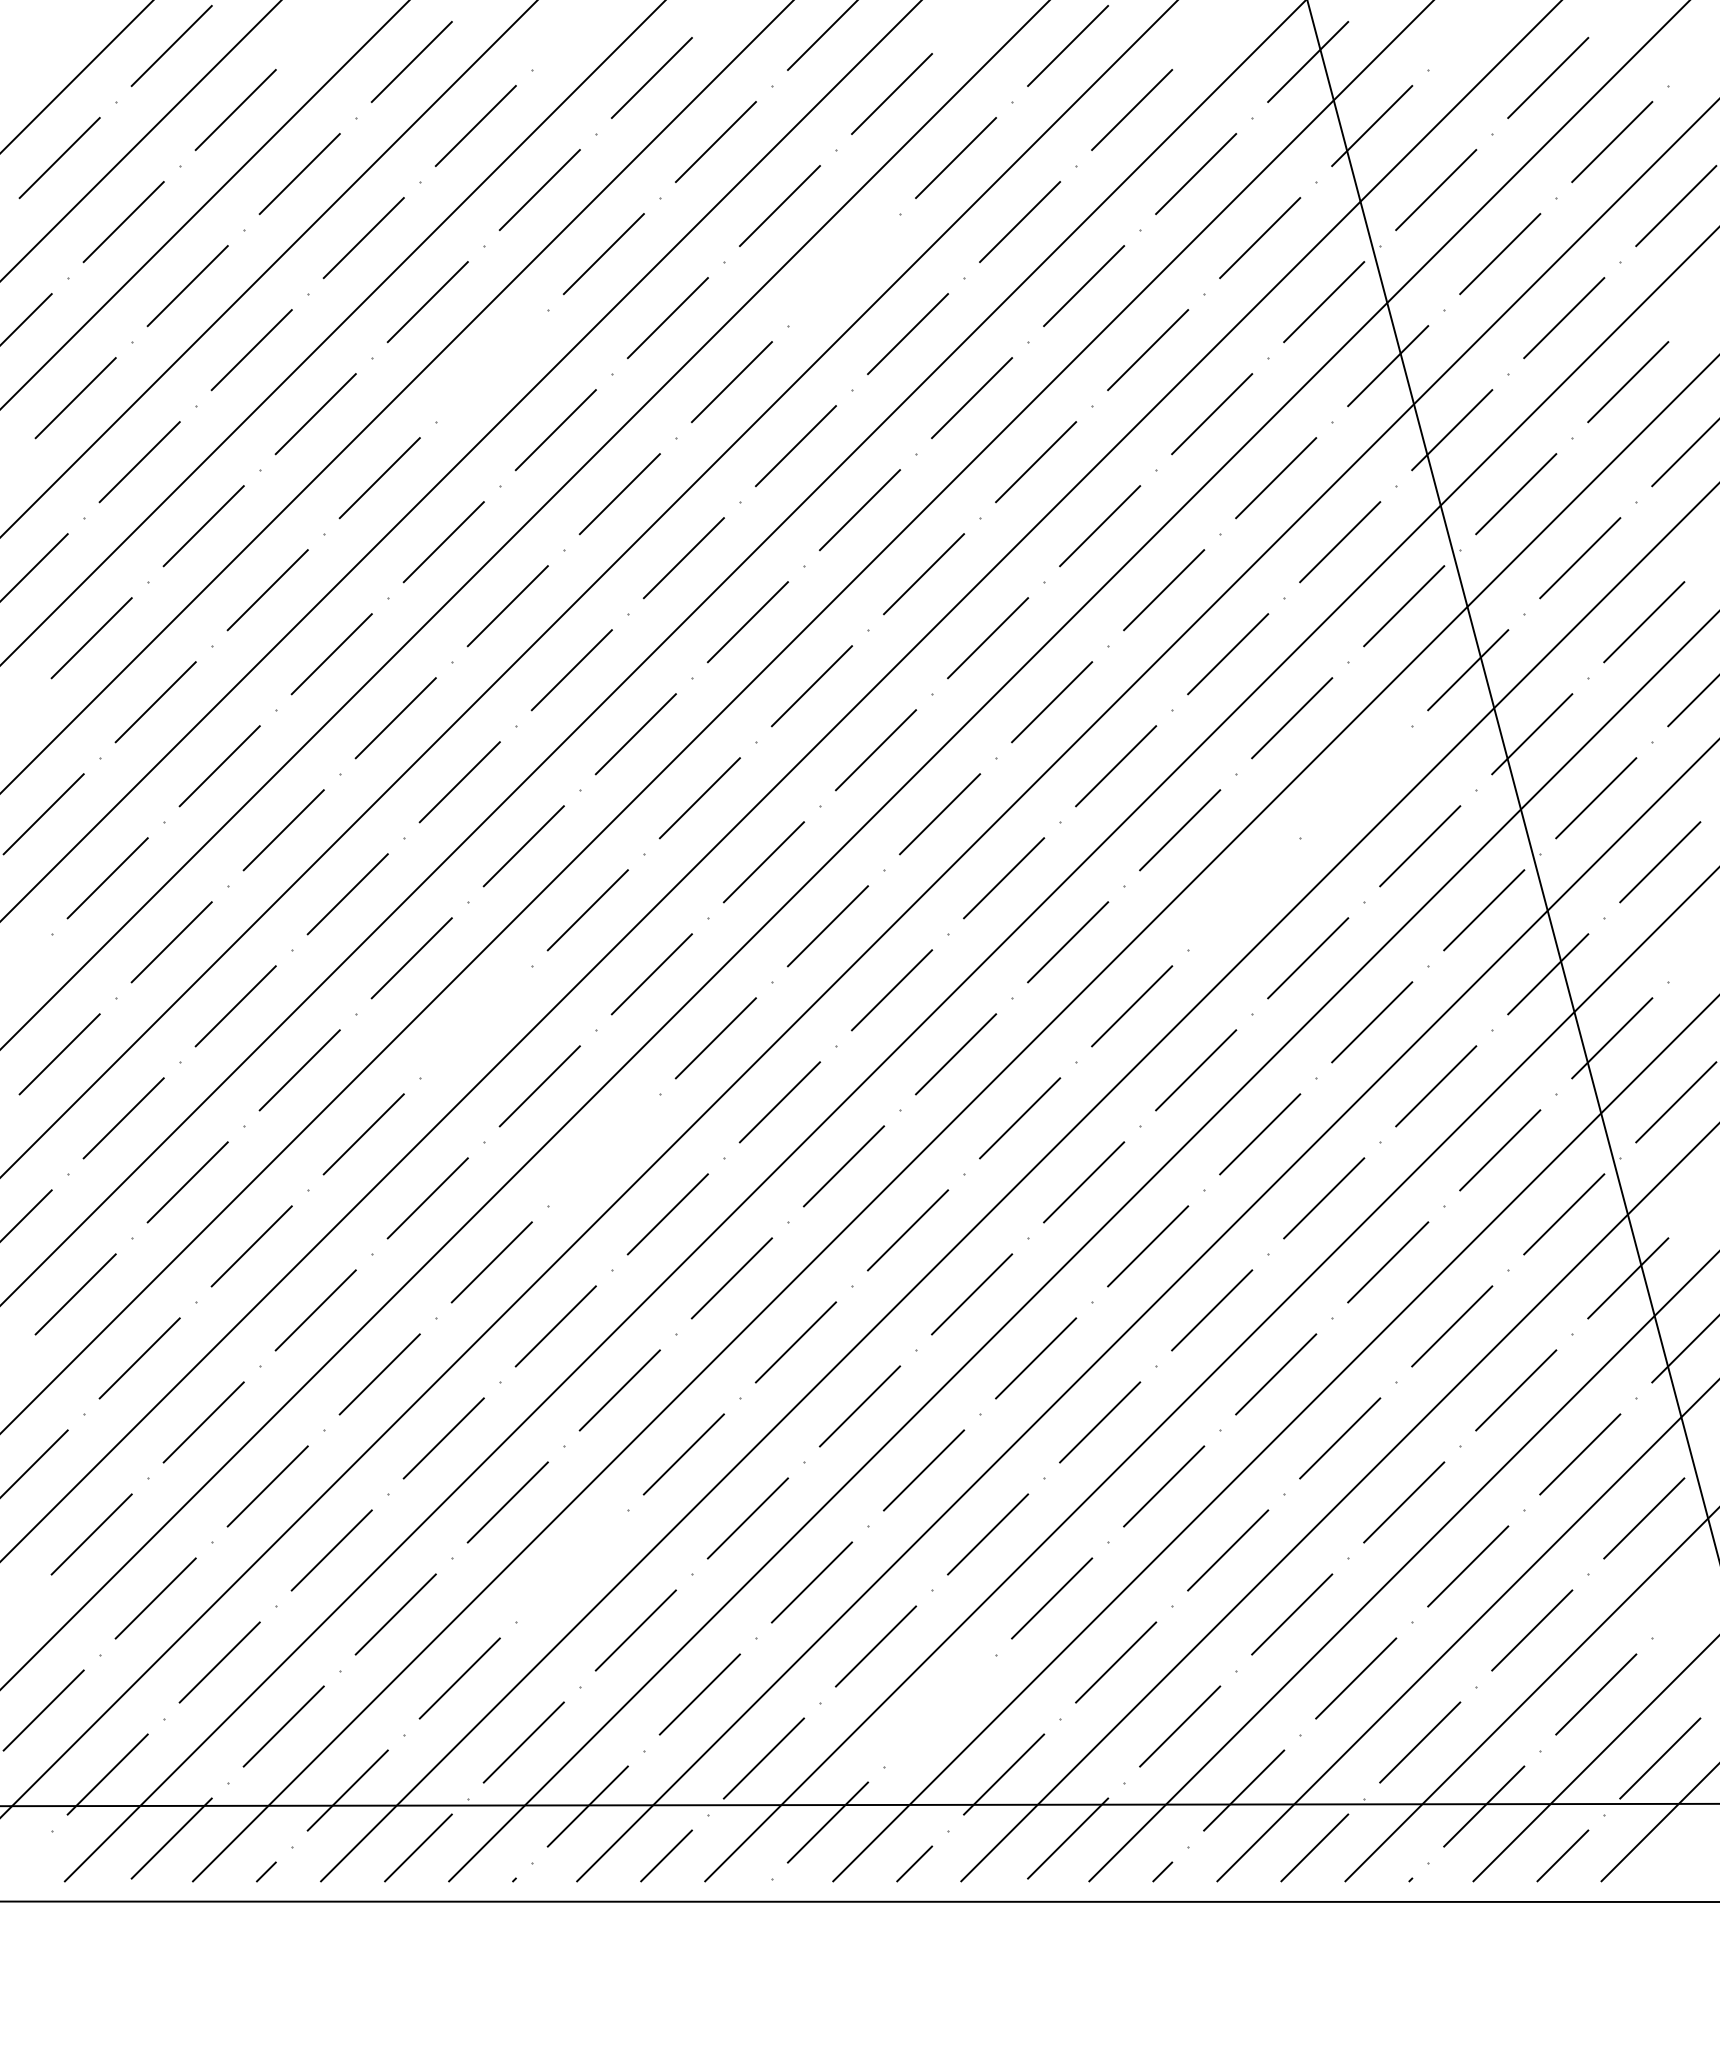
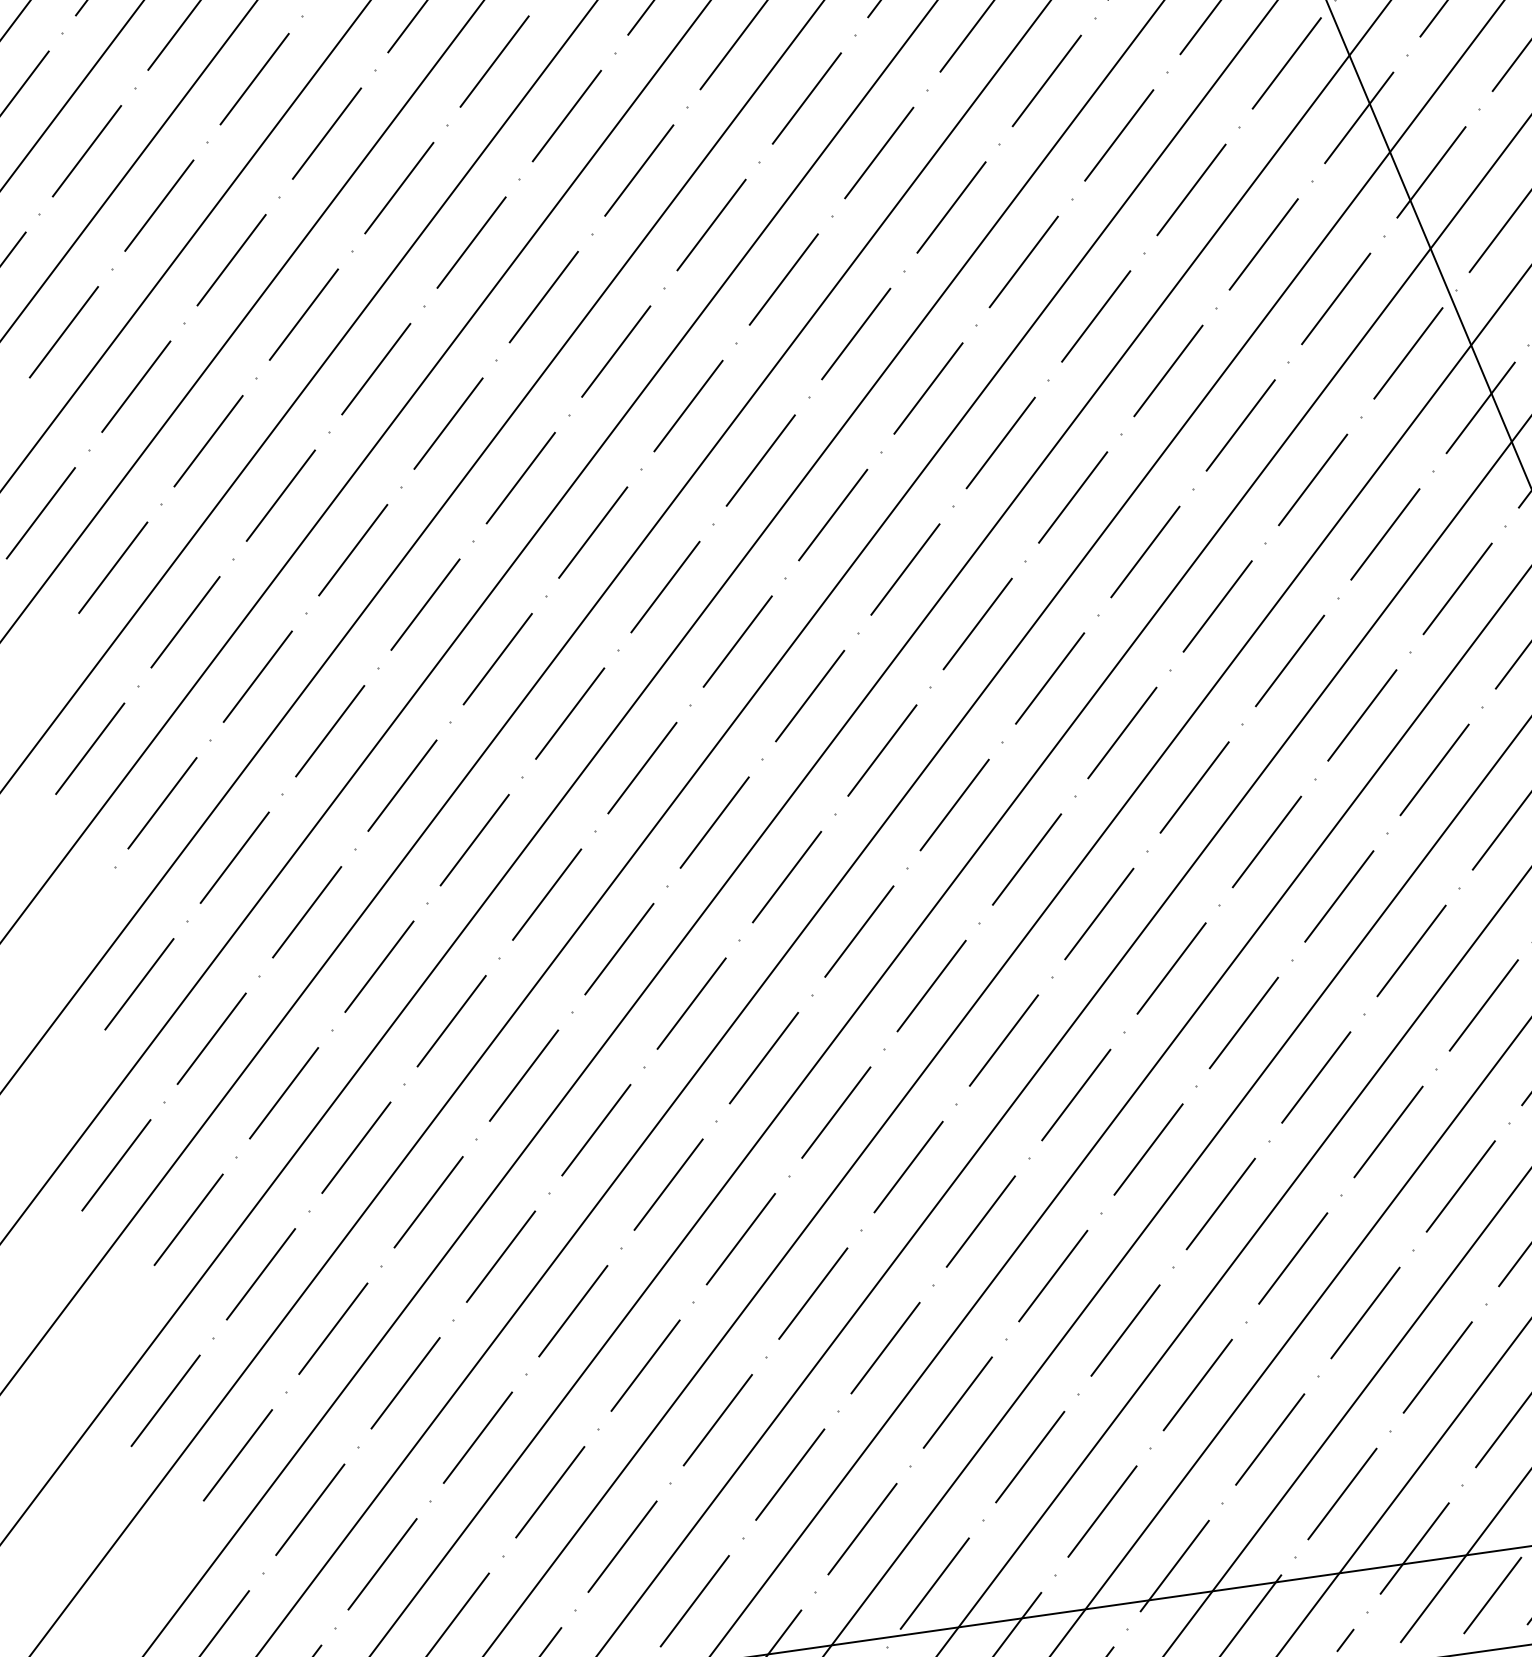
line: (843, 270) -> (806, 99), added
line: (491, 366) -> (471, 243), added
line: (1356, 782) -> (1385, 534), added
line: (1244, 894) -> (1290, 661), added
line: (475, 1022) -> (546, 894), added
line: (603, 1150) -> (691, 1003), added
line: (571, 1566) -> (717, 1420), added
line: (940, 1710) -> (1102, 1511), added

